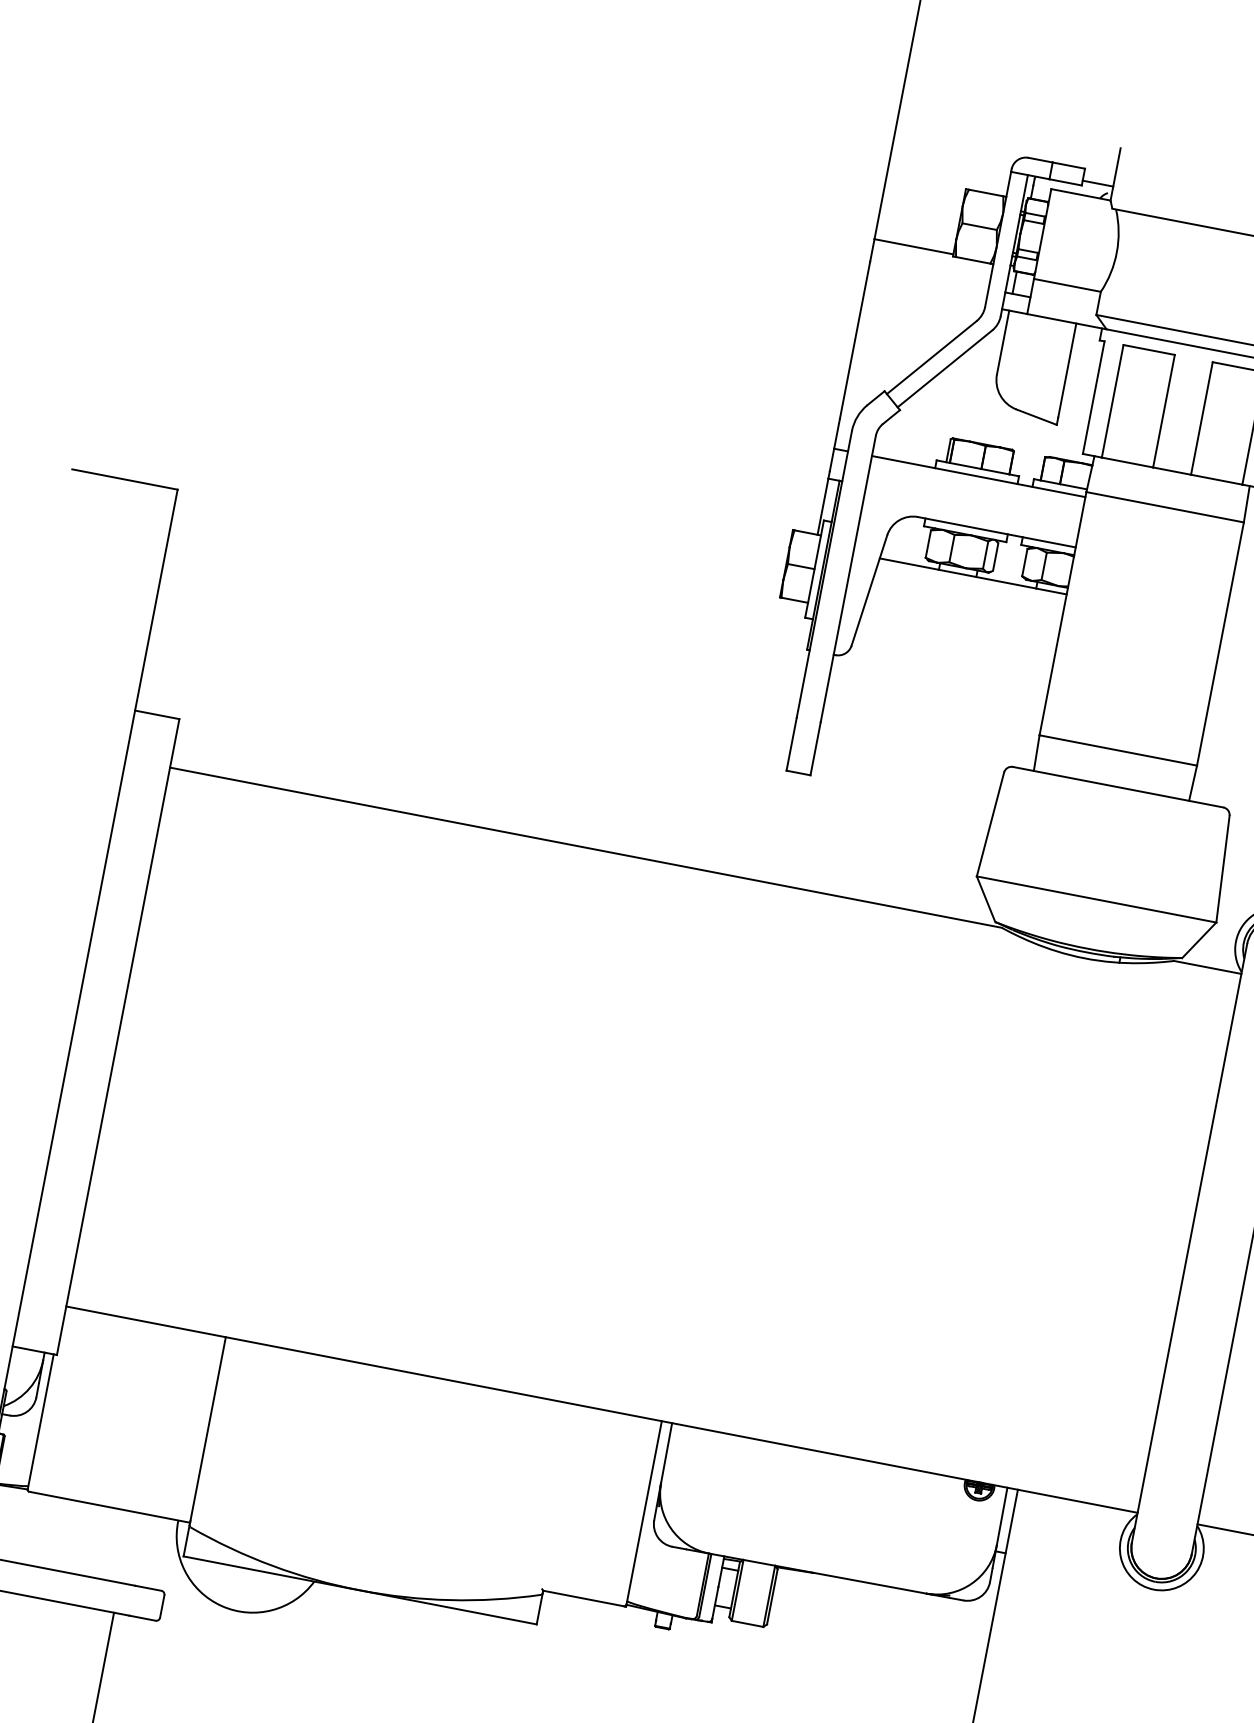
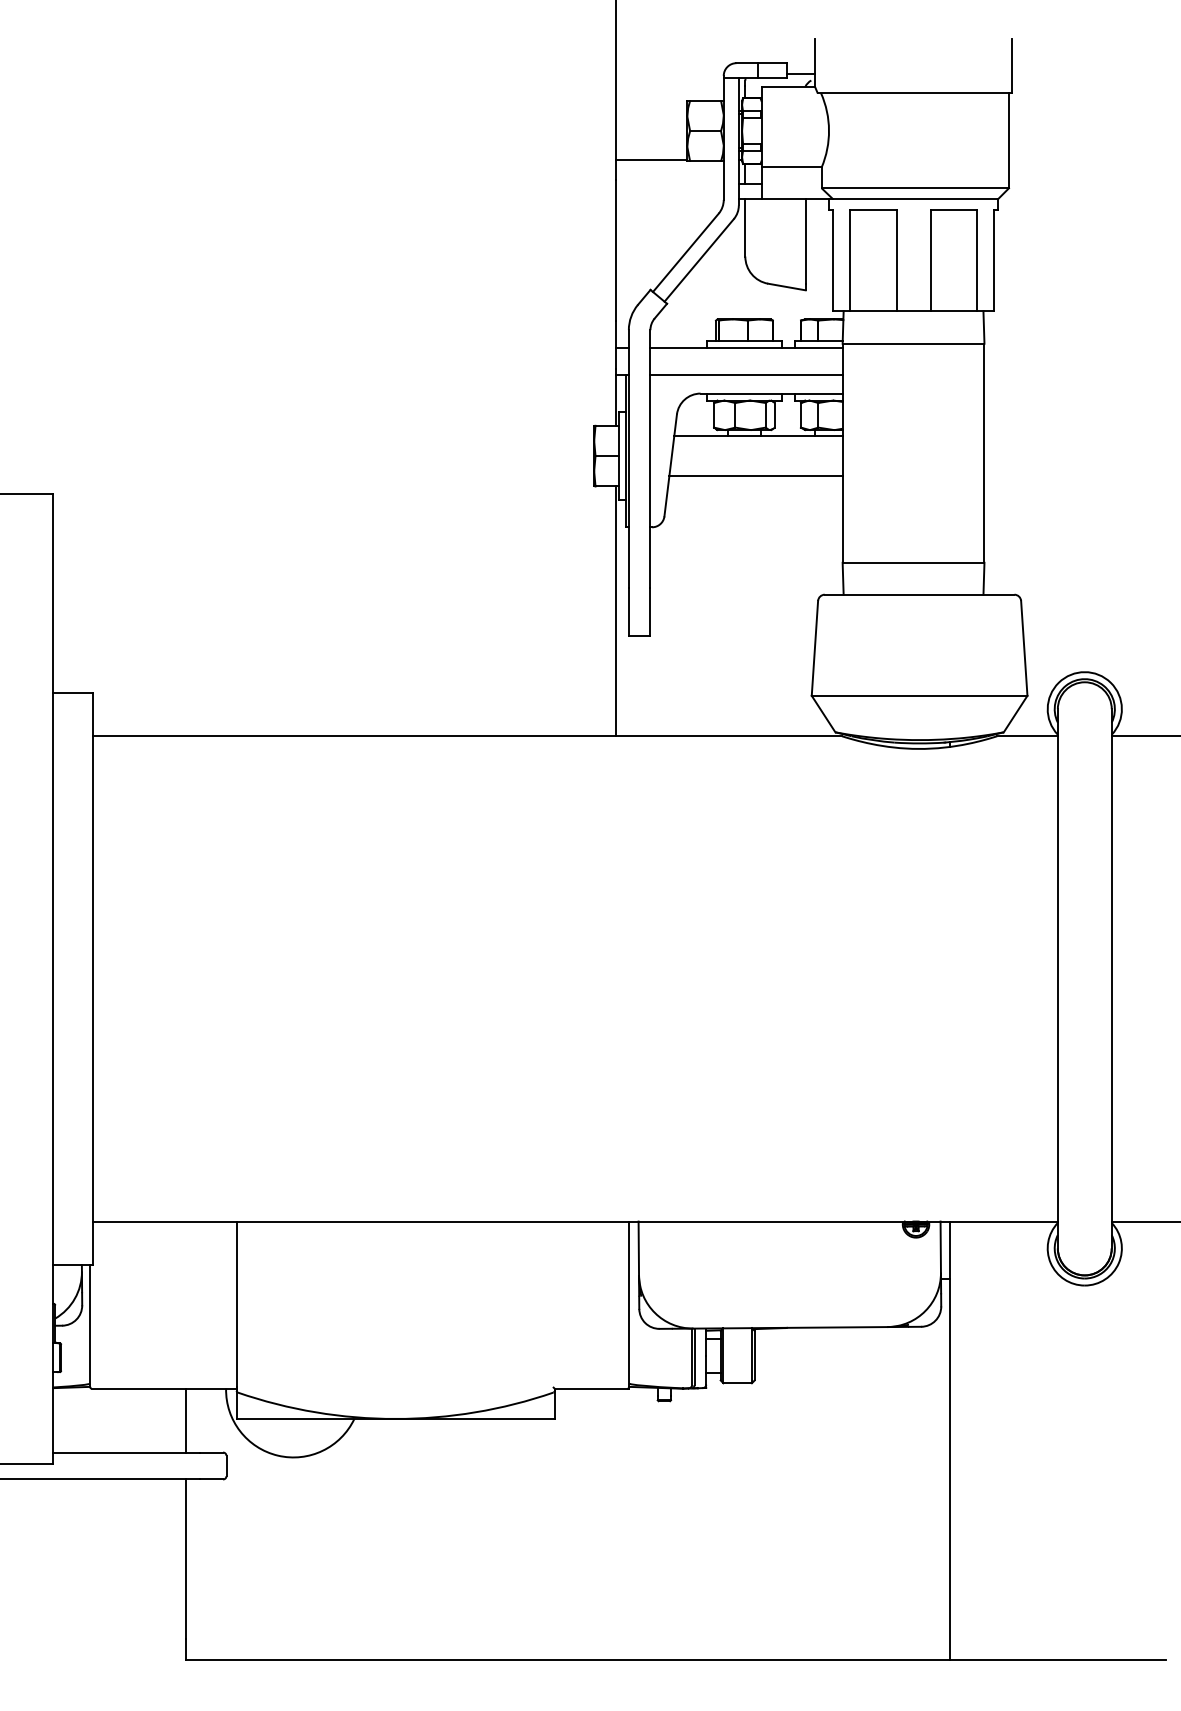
line: (972, 506) -> (746, 375), added
line: (961, 620) -> (755, 476), added
line: (778, 741) -> (616, 611), added
line: (126, 1547) -> (185, 1420), added

